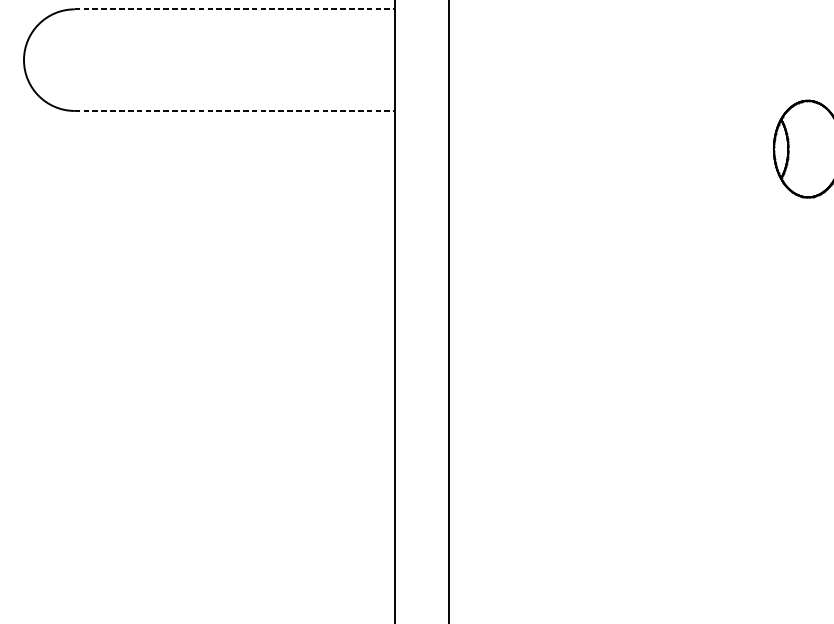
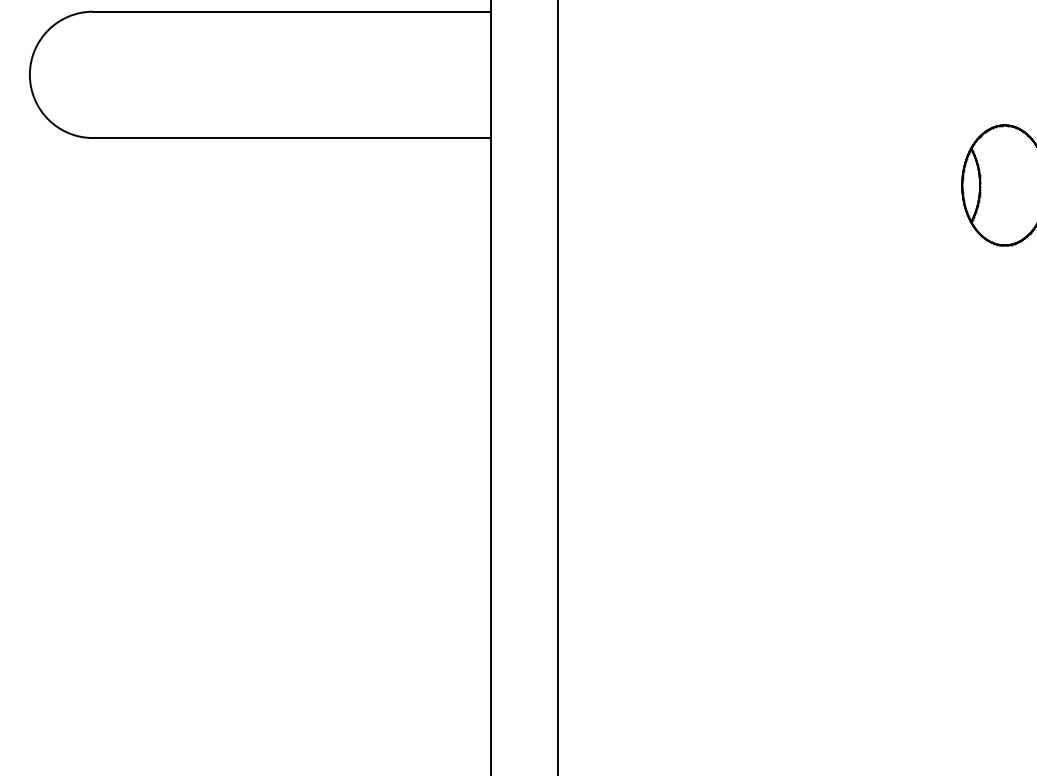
line: (235, 9) -> (292, 11), dashed -> solid
line: (235, 111) -> (292, 138), dashed -> solid

